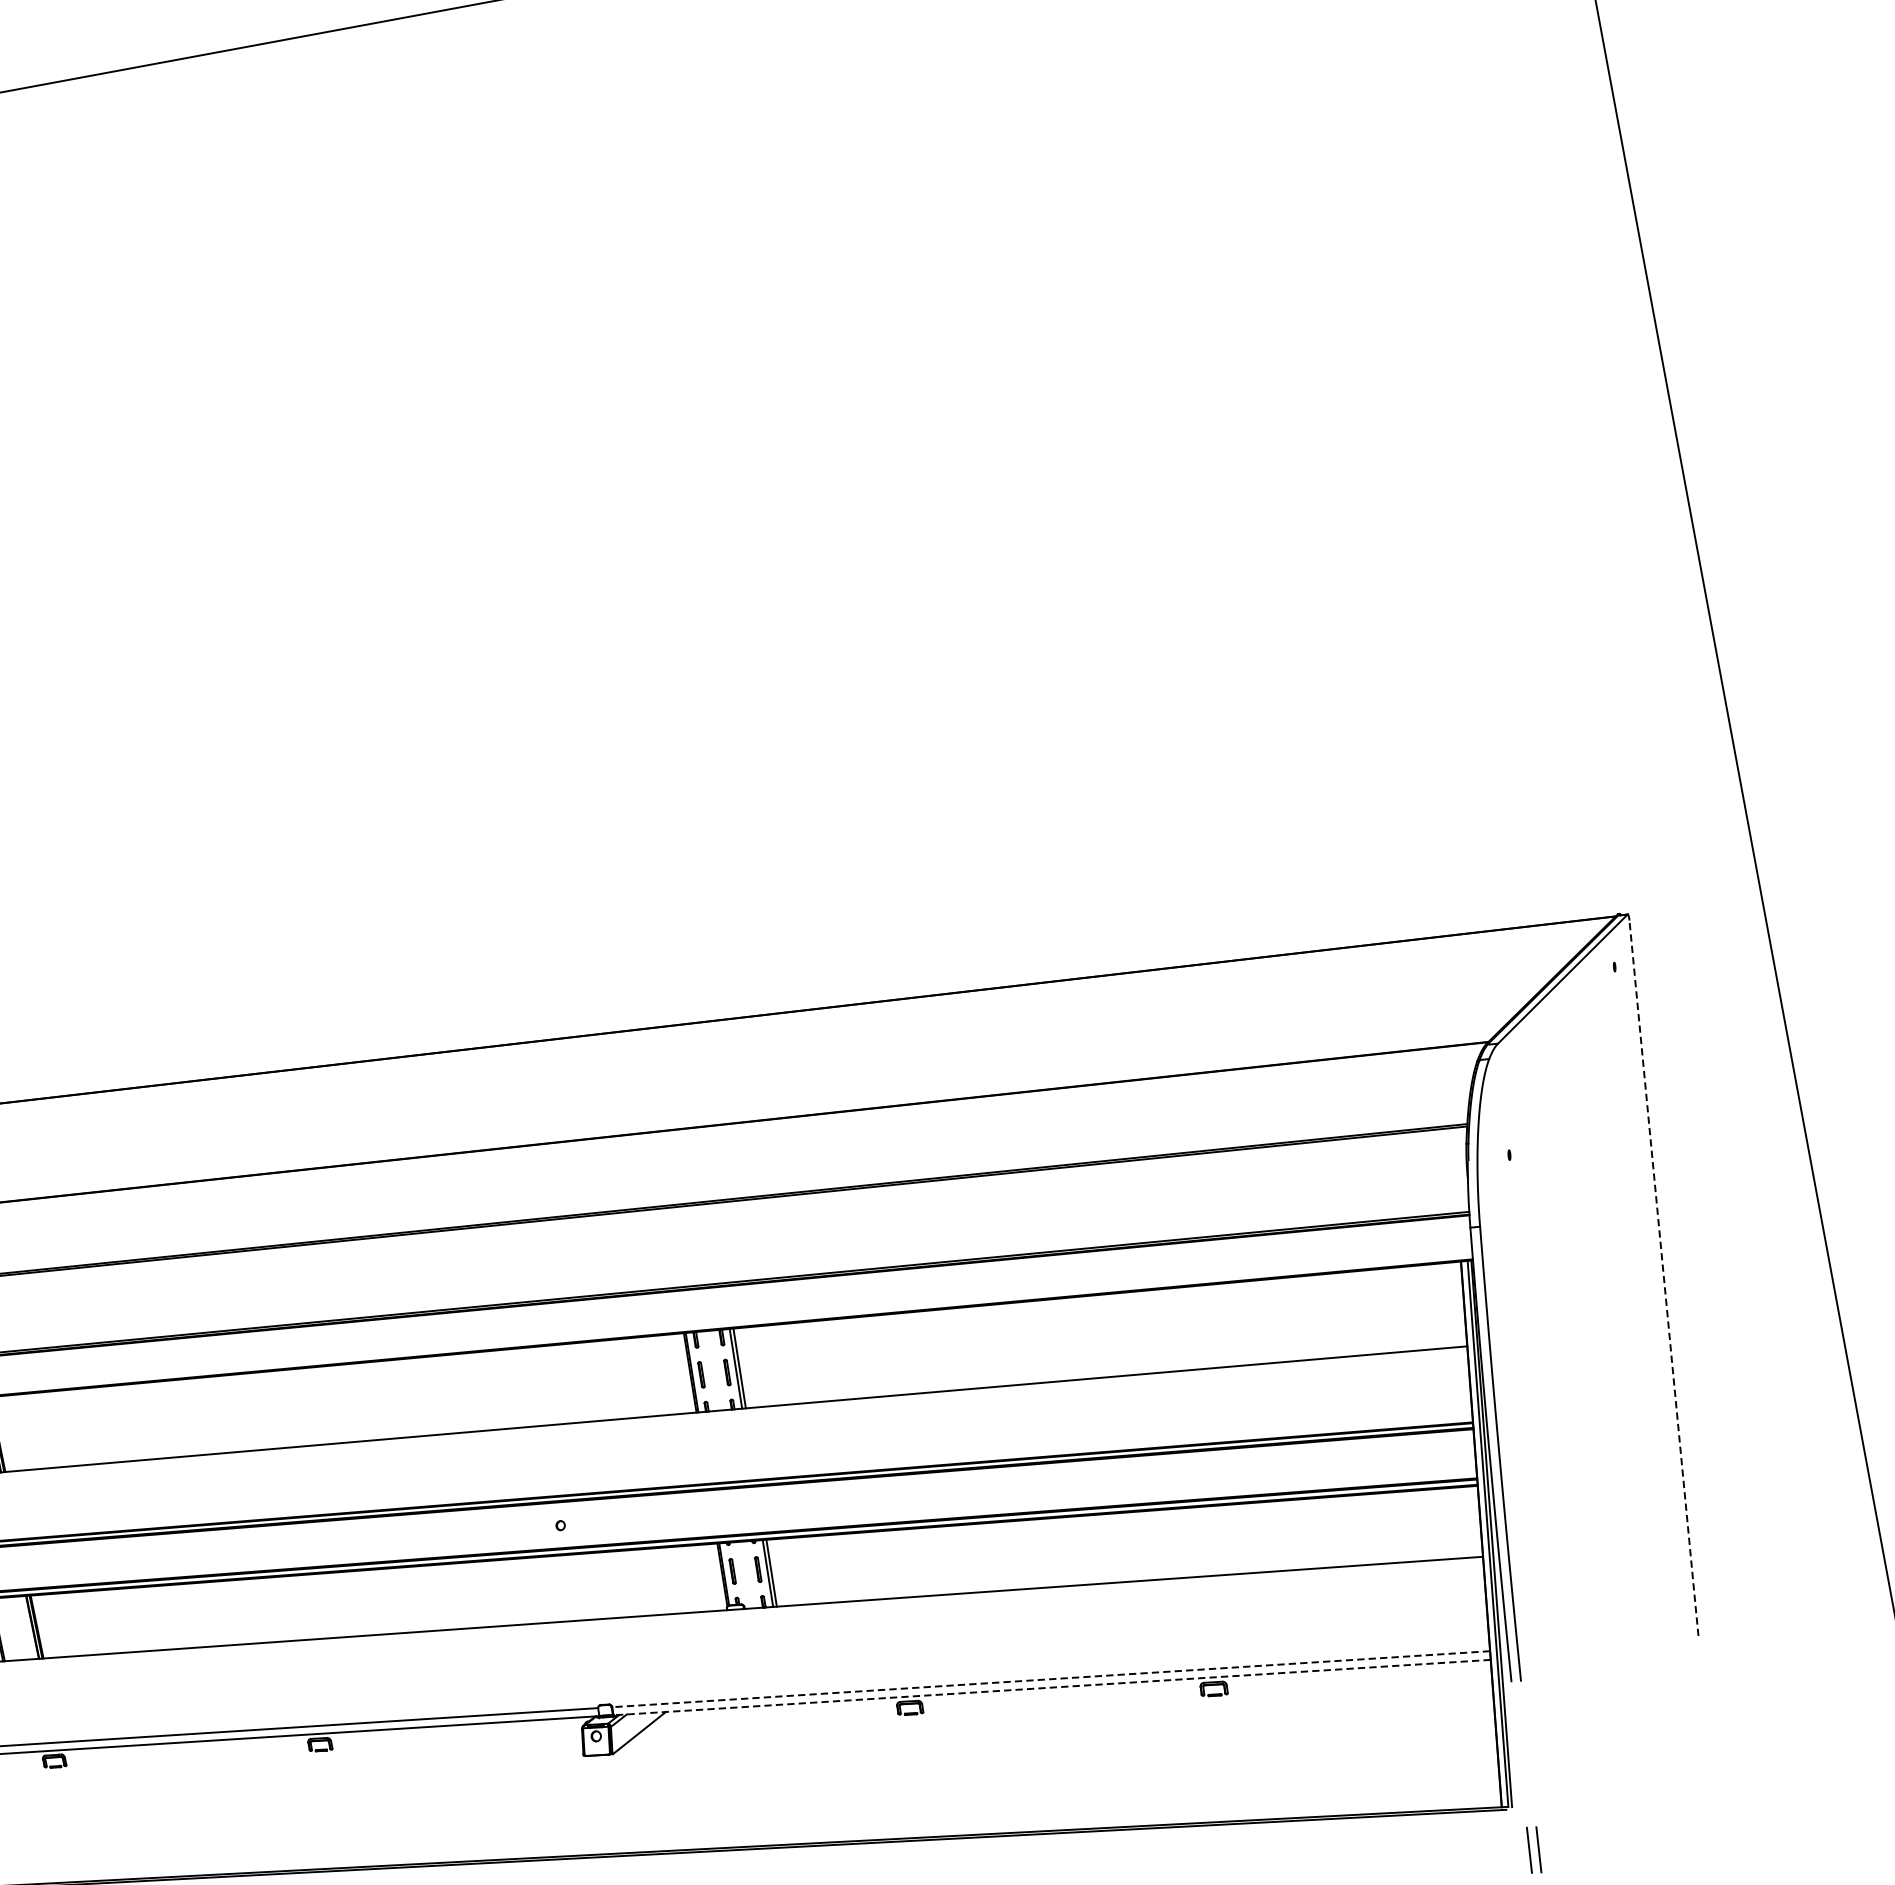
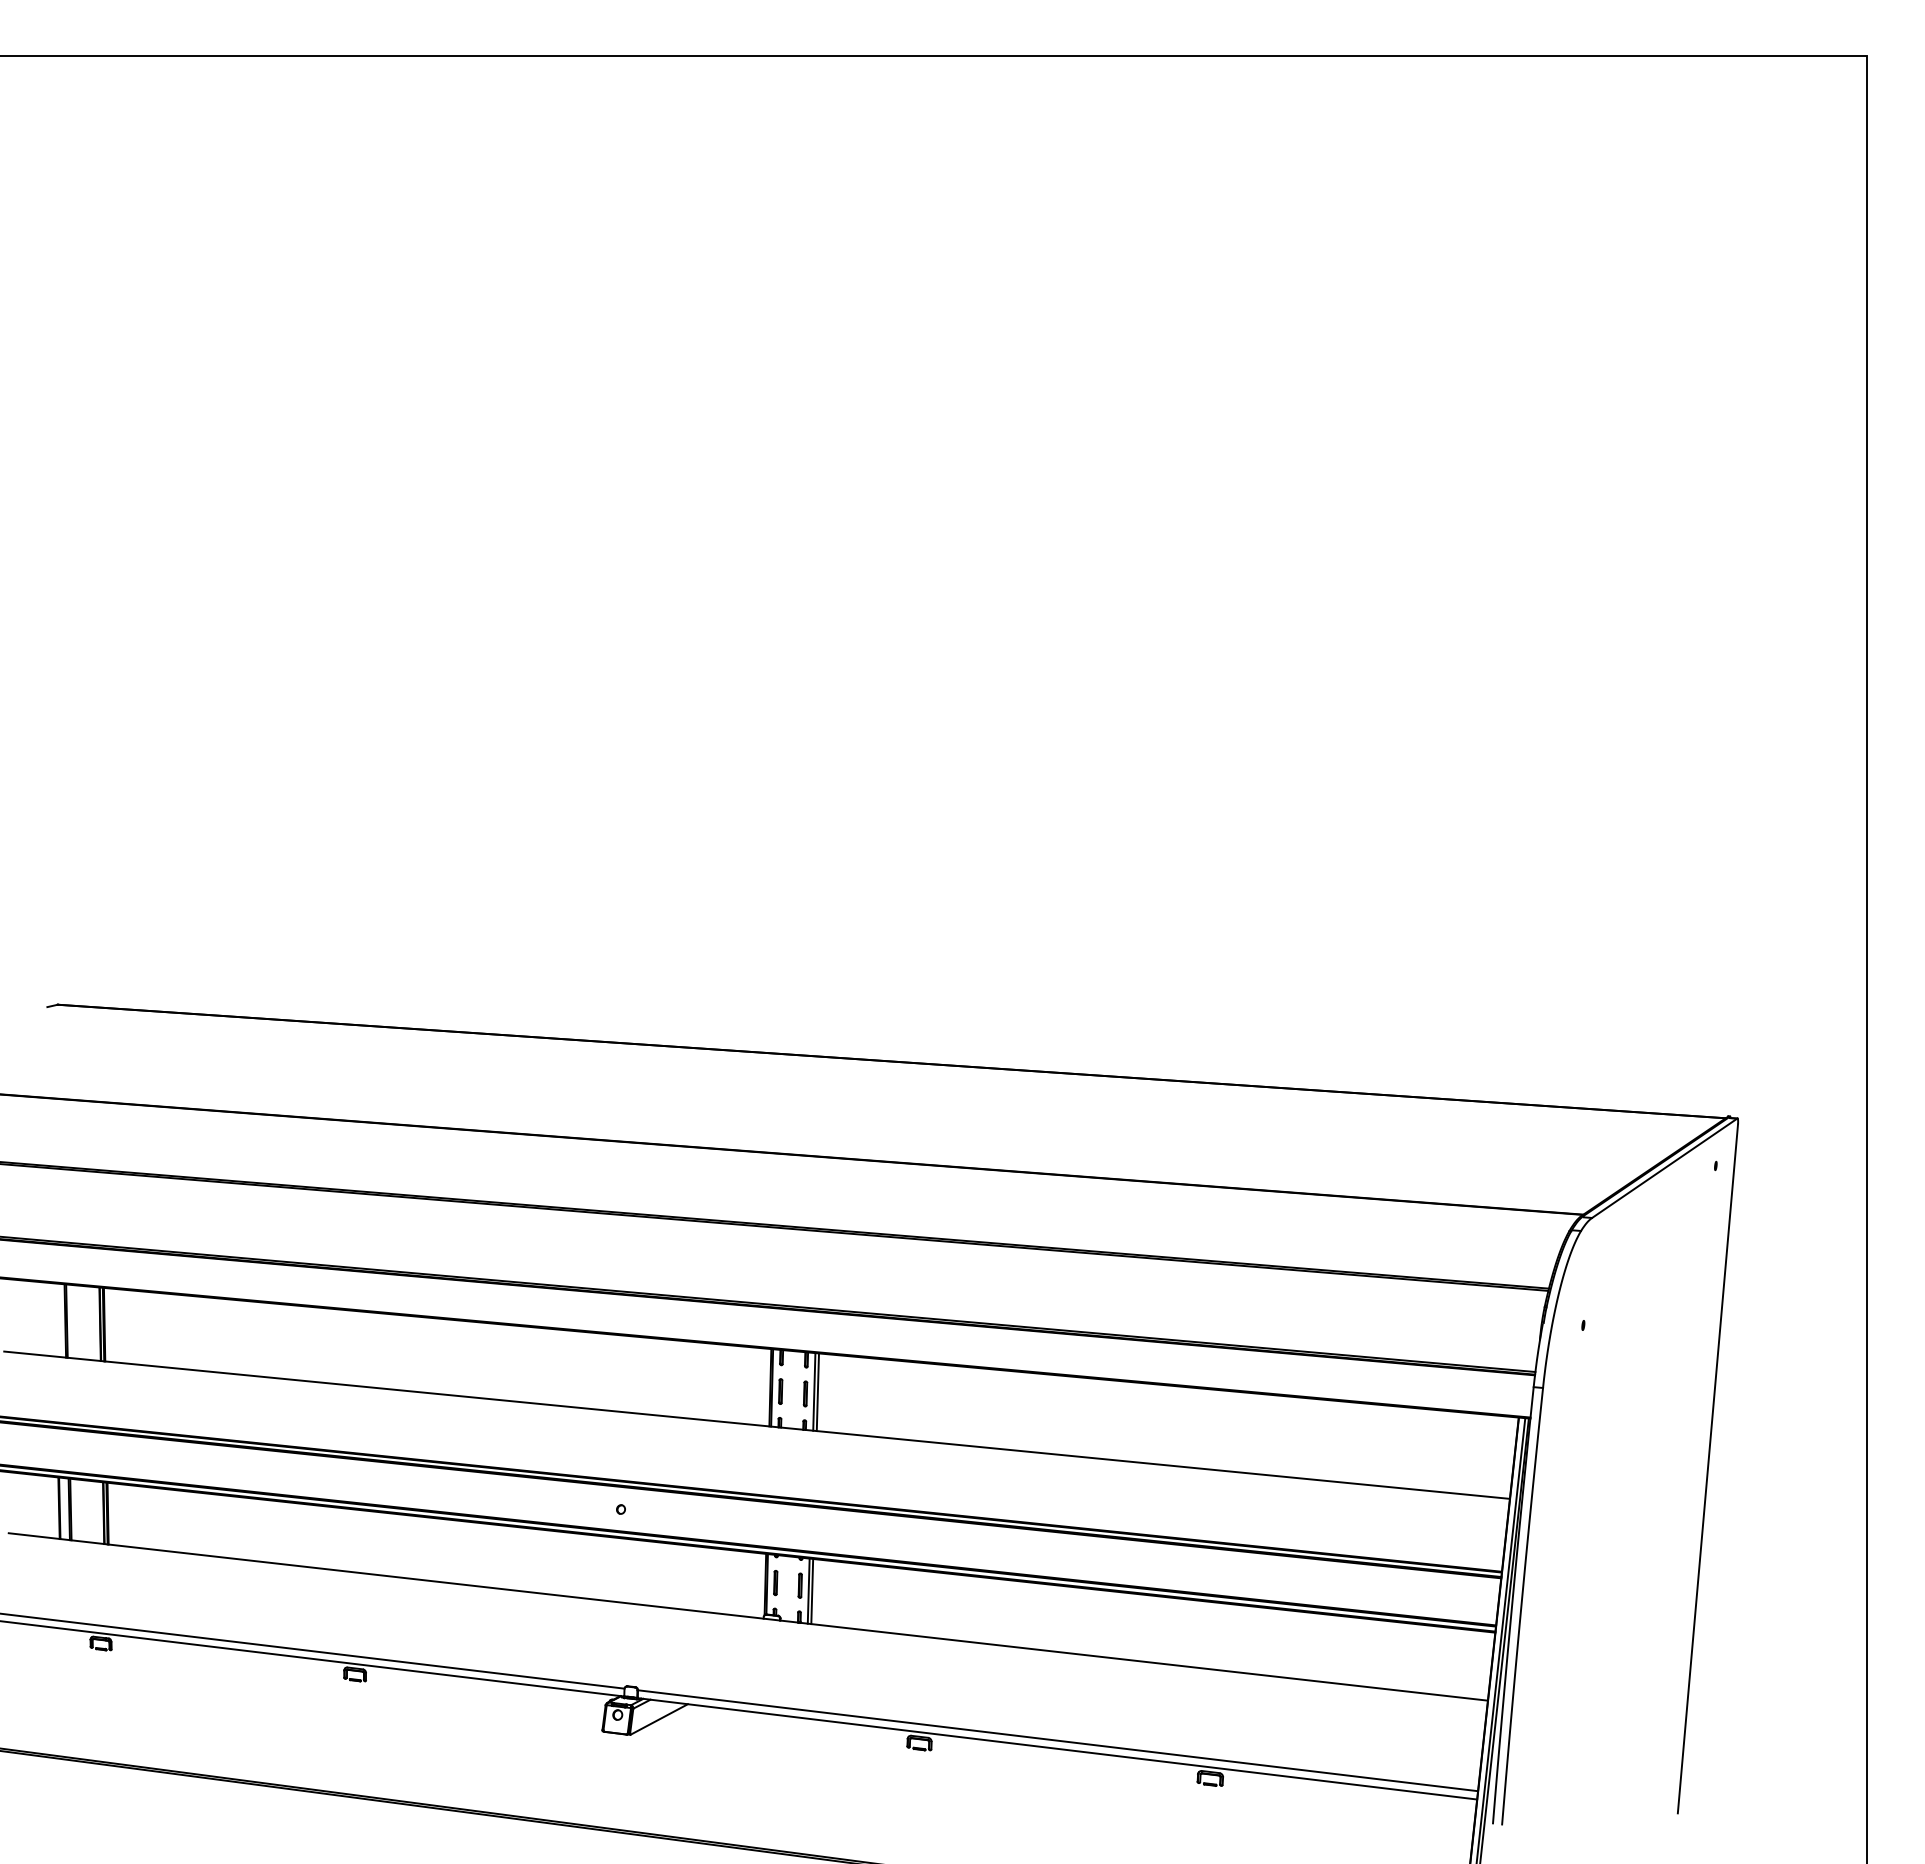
line: (1663, 1277) -> (1707, 1468), dashed -> solid
line: (1050, 1679) -> (1057, 1740), dashed -> solid
line: (1052, 1687) -> (1057, 1748), dashed -> solid

